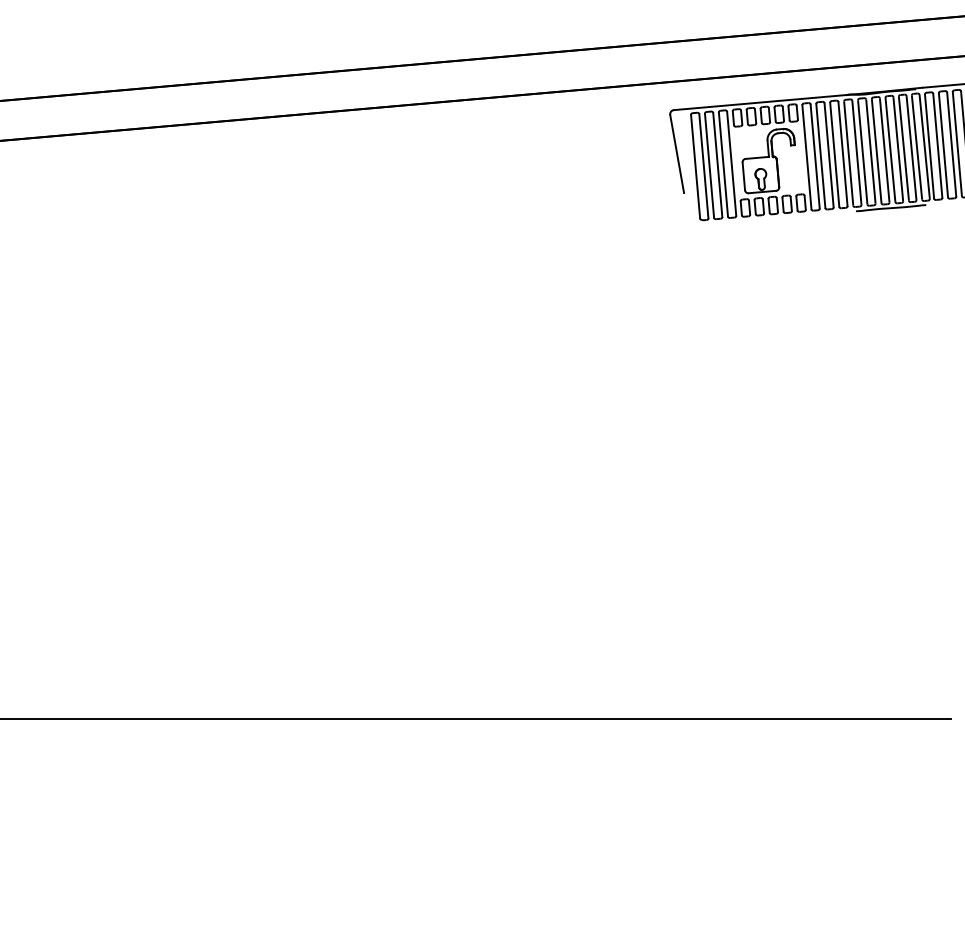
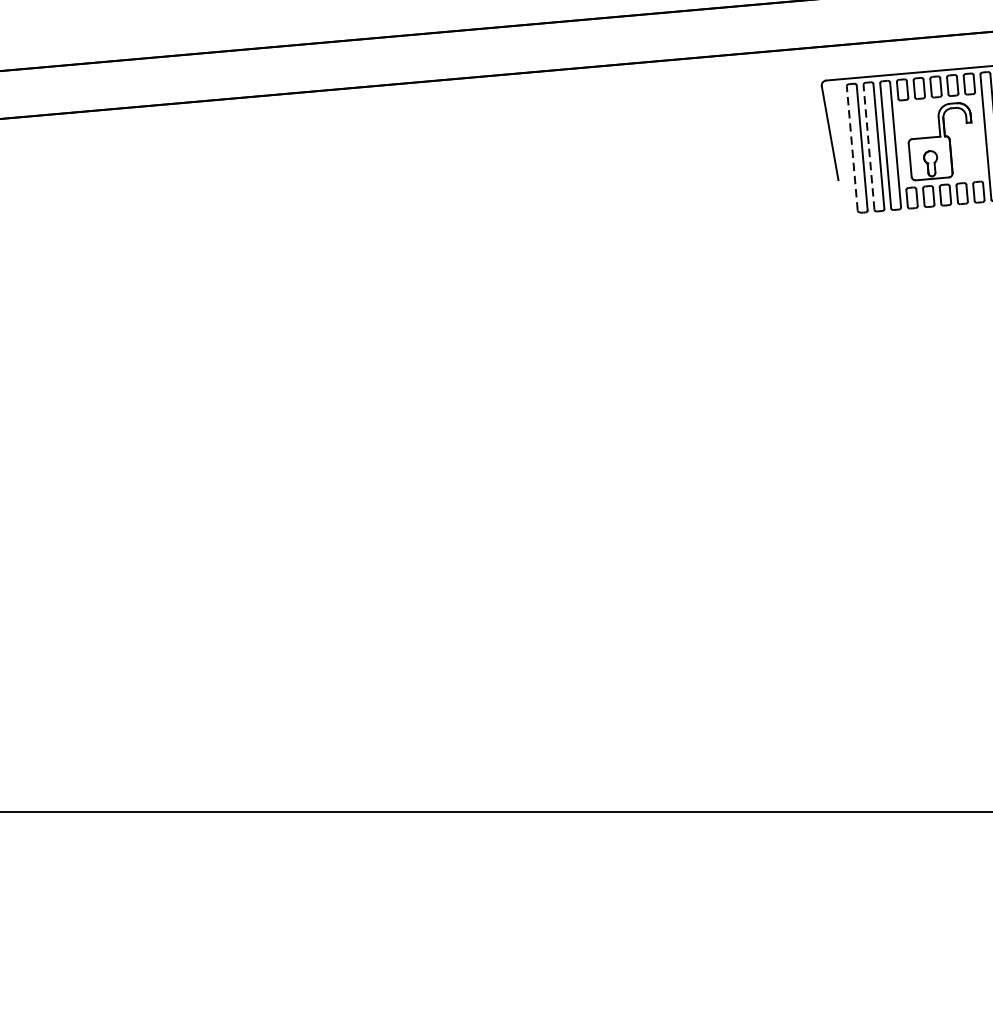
line: (709, 165) -> (868, 147), solid -> dashed
line: (695, 166) -> (852, 148), solid -> dashed

